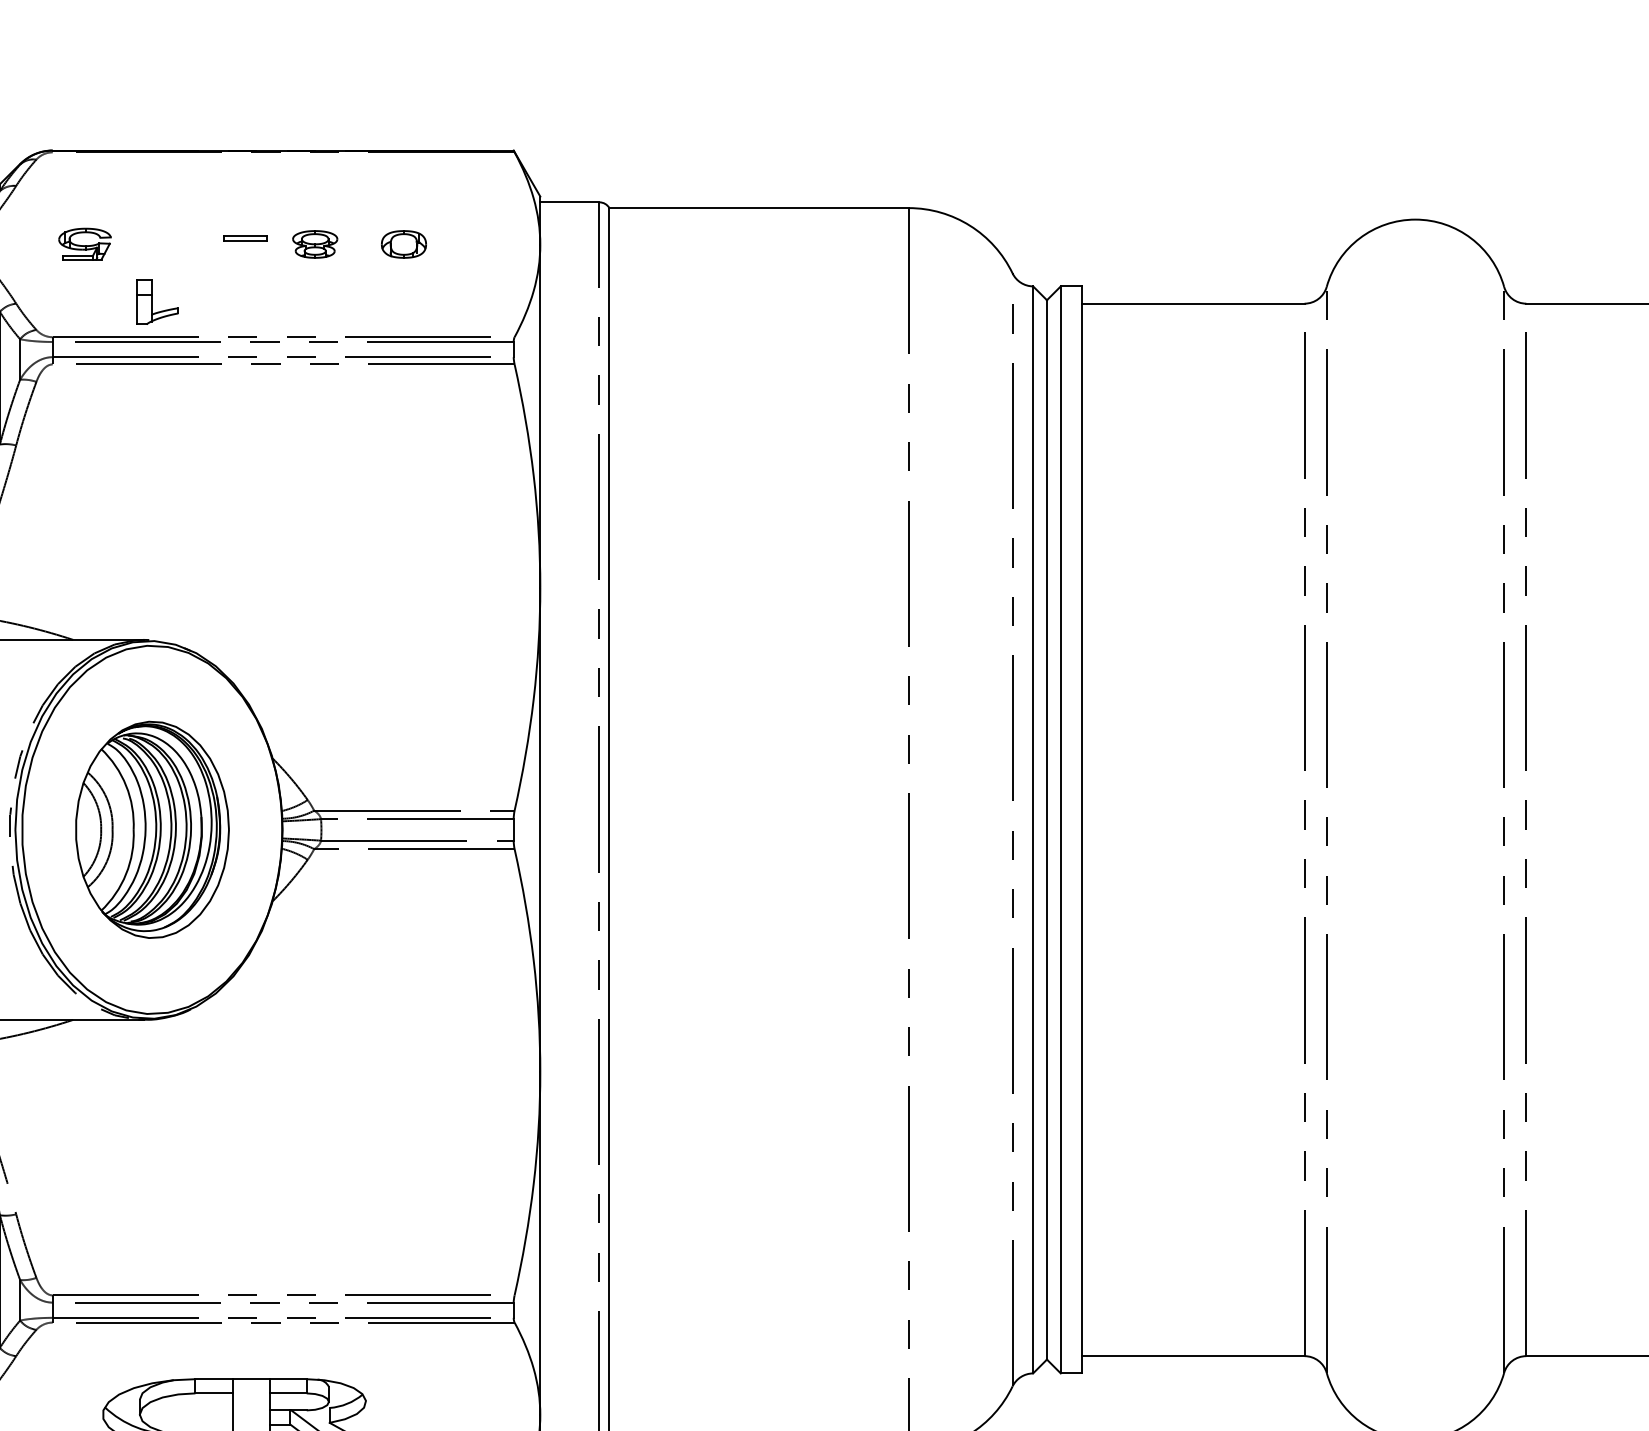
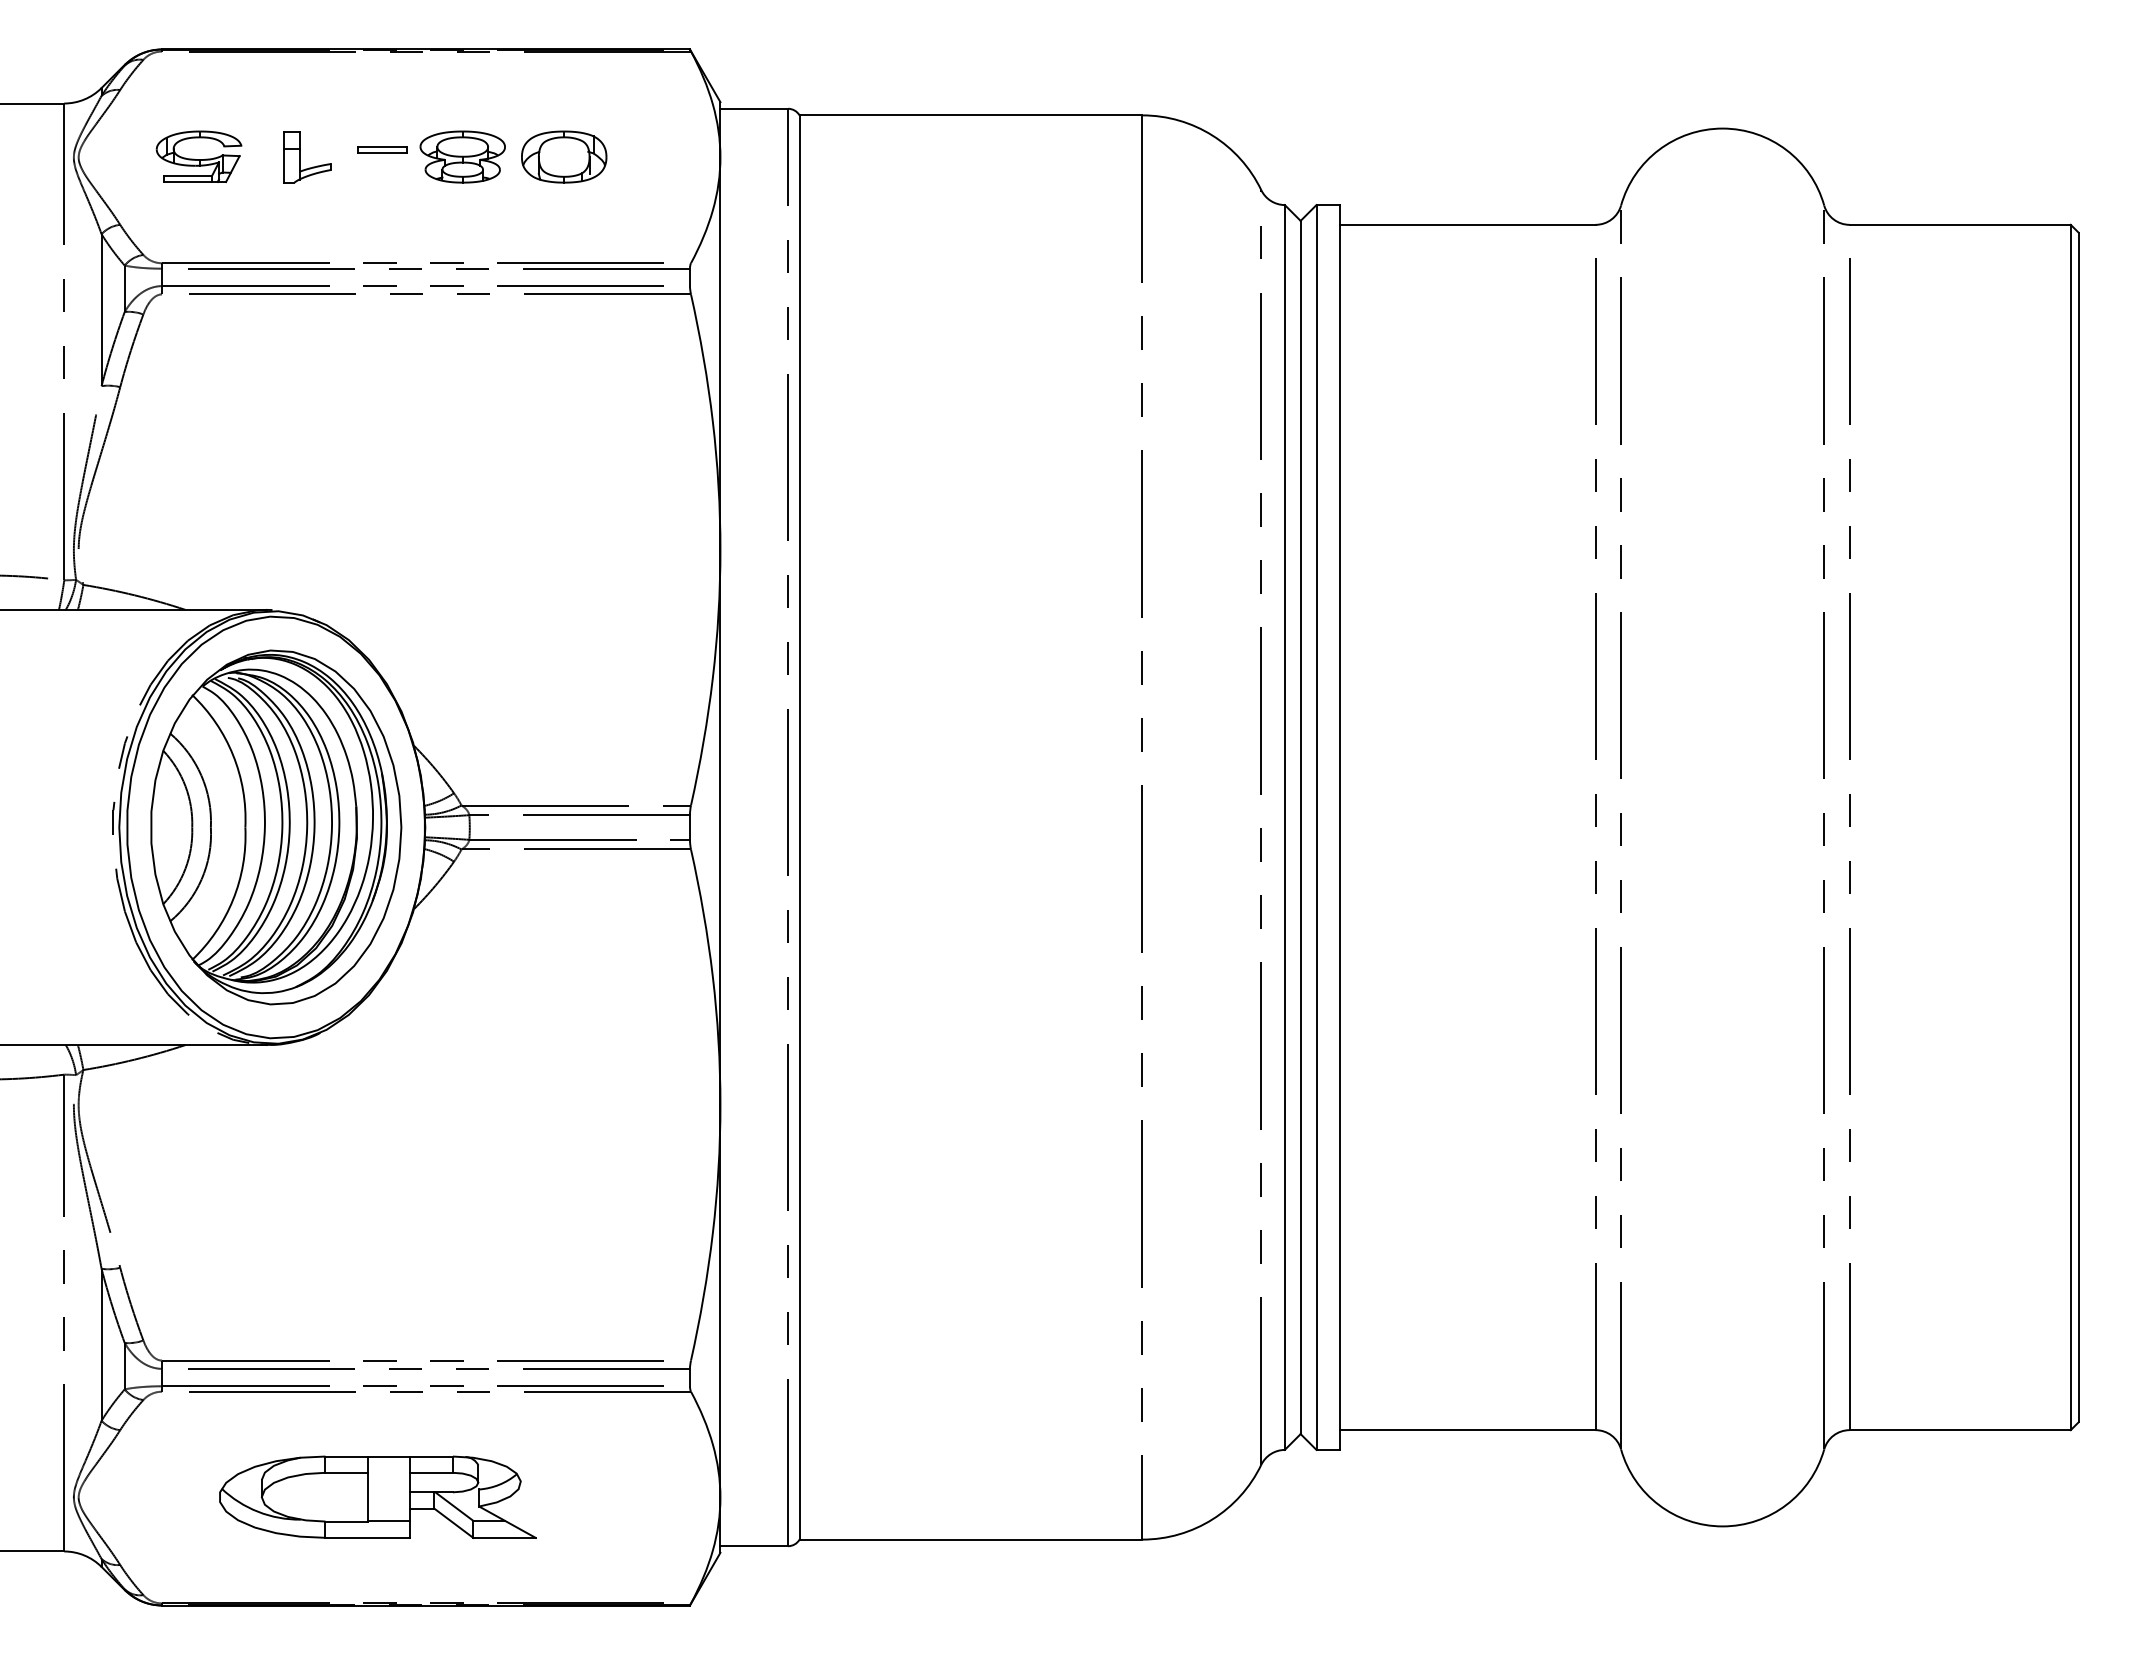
part: (84, 243) -> (198, 156), size x1.43
part: (315, 243) -> (462, 156), size x1.67
part: (404, 243) -> (564, 156), size x1.67
part: (151, 302) -> (300, 157), moved
part: (152, 829) -> (276, 827), size x1.43

